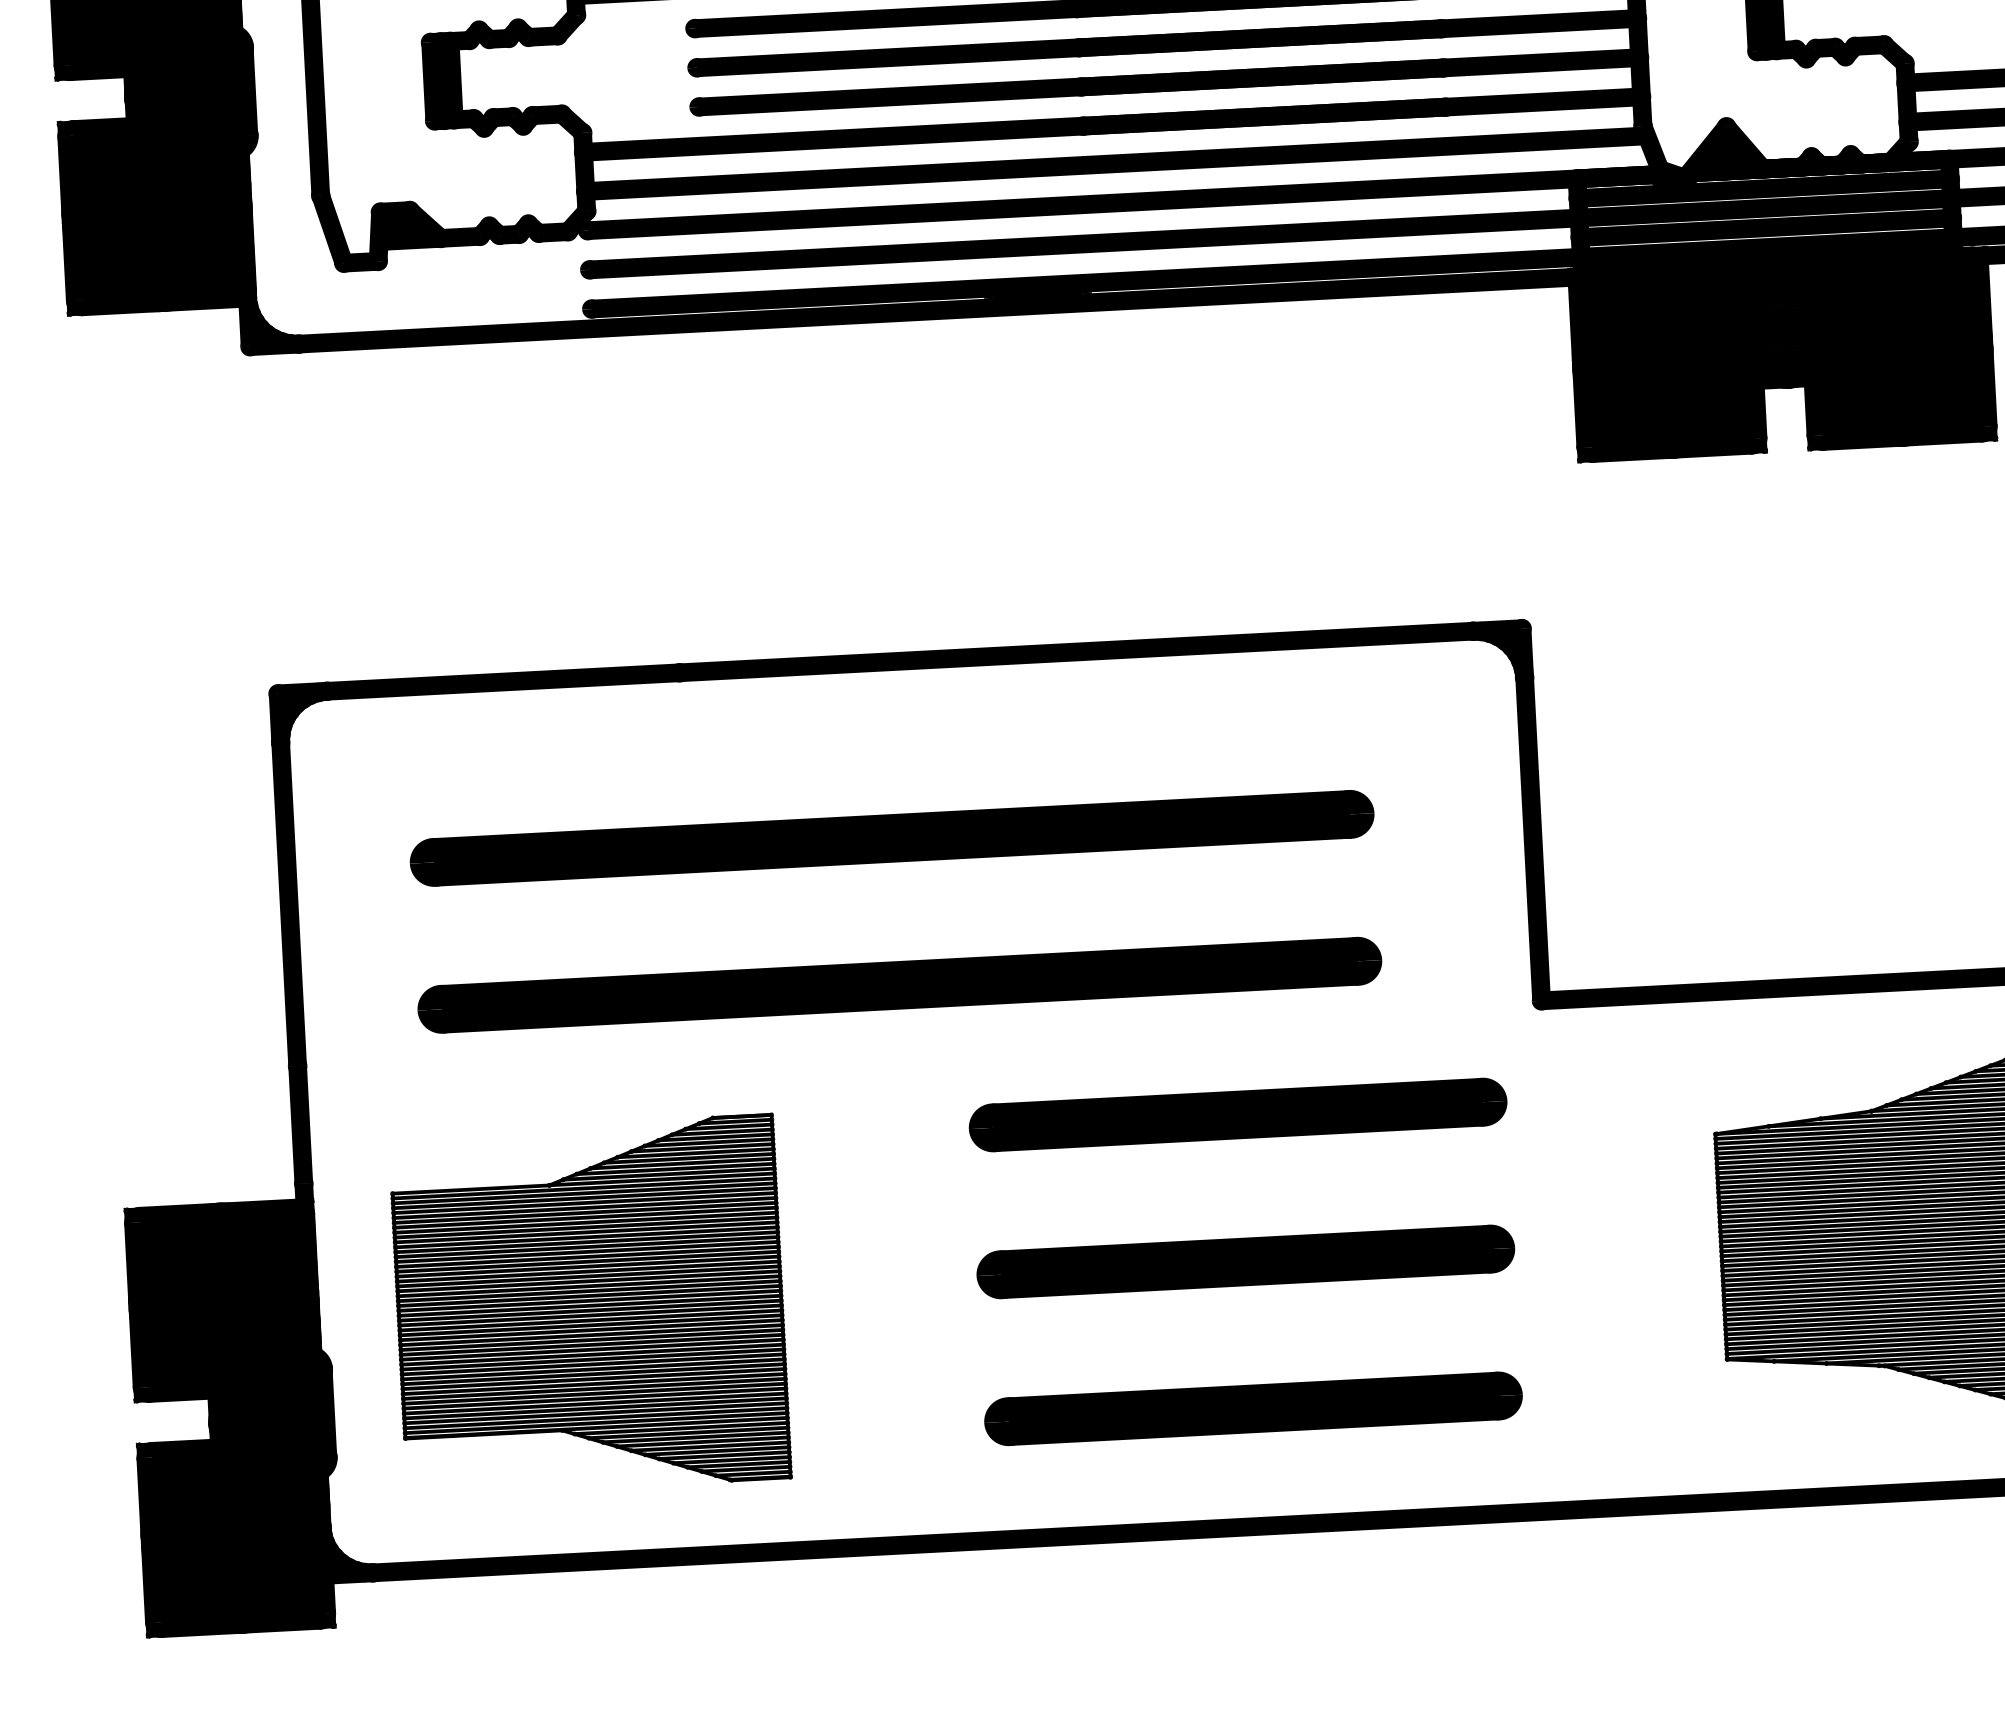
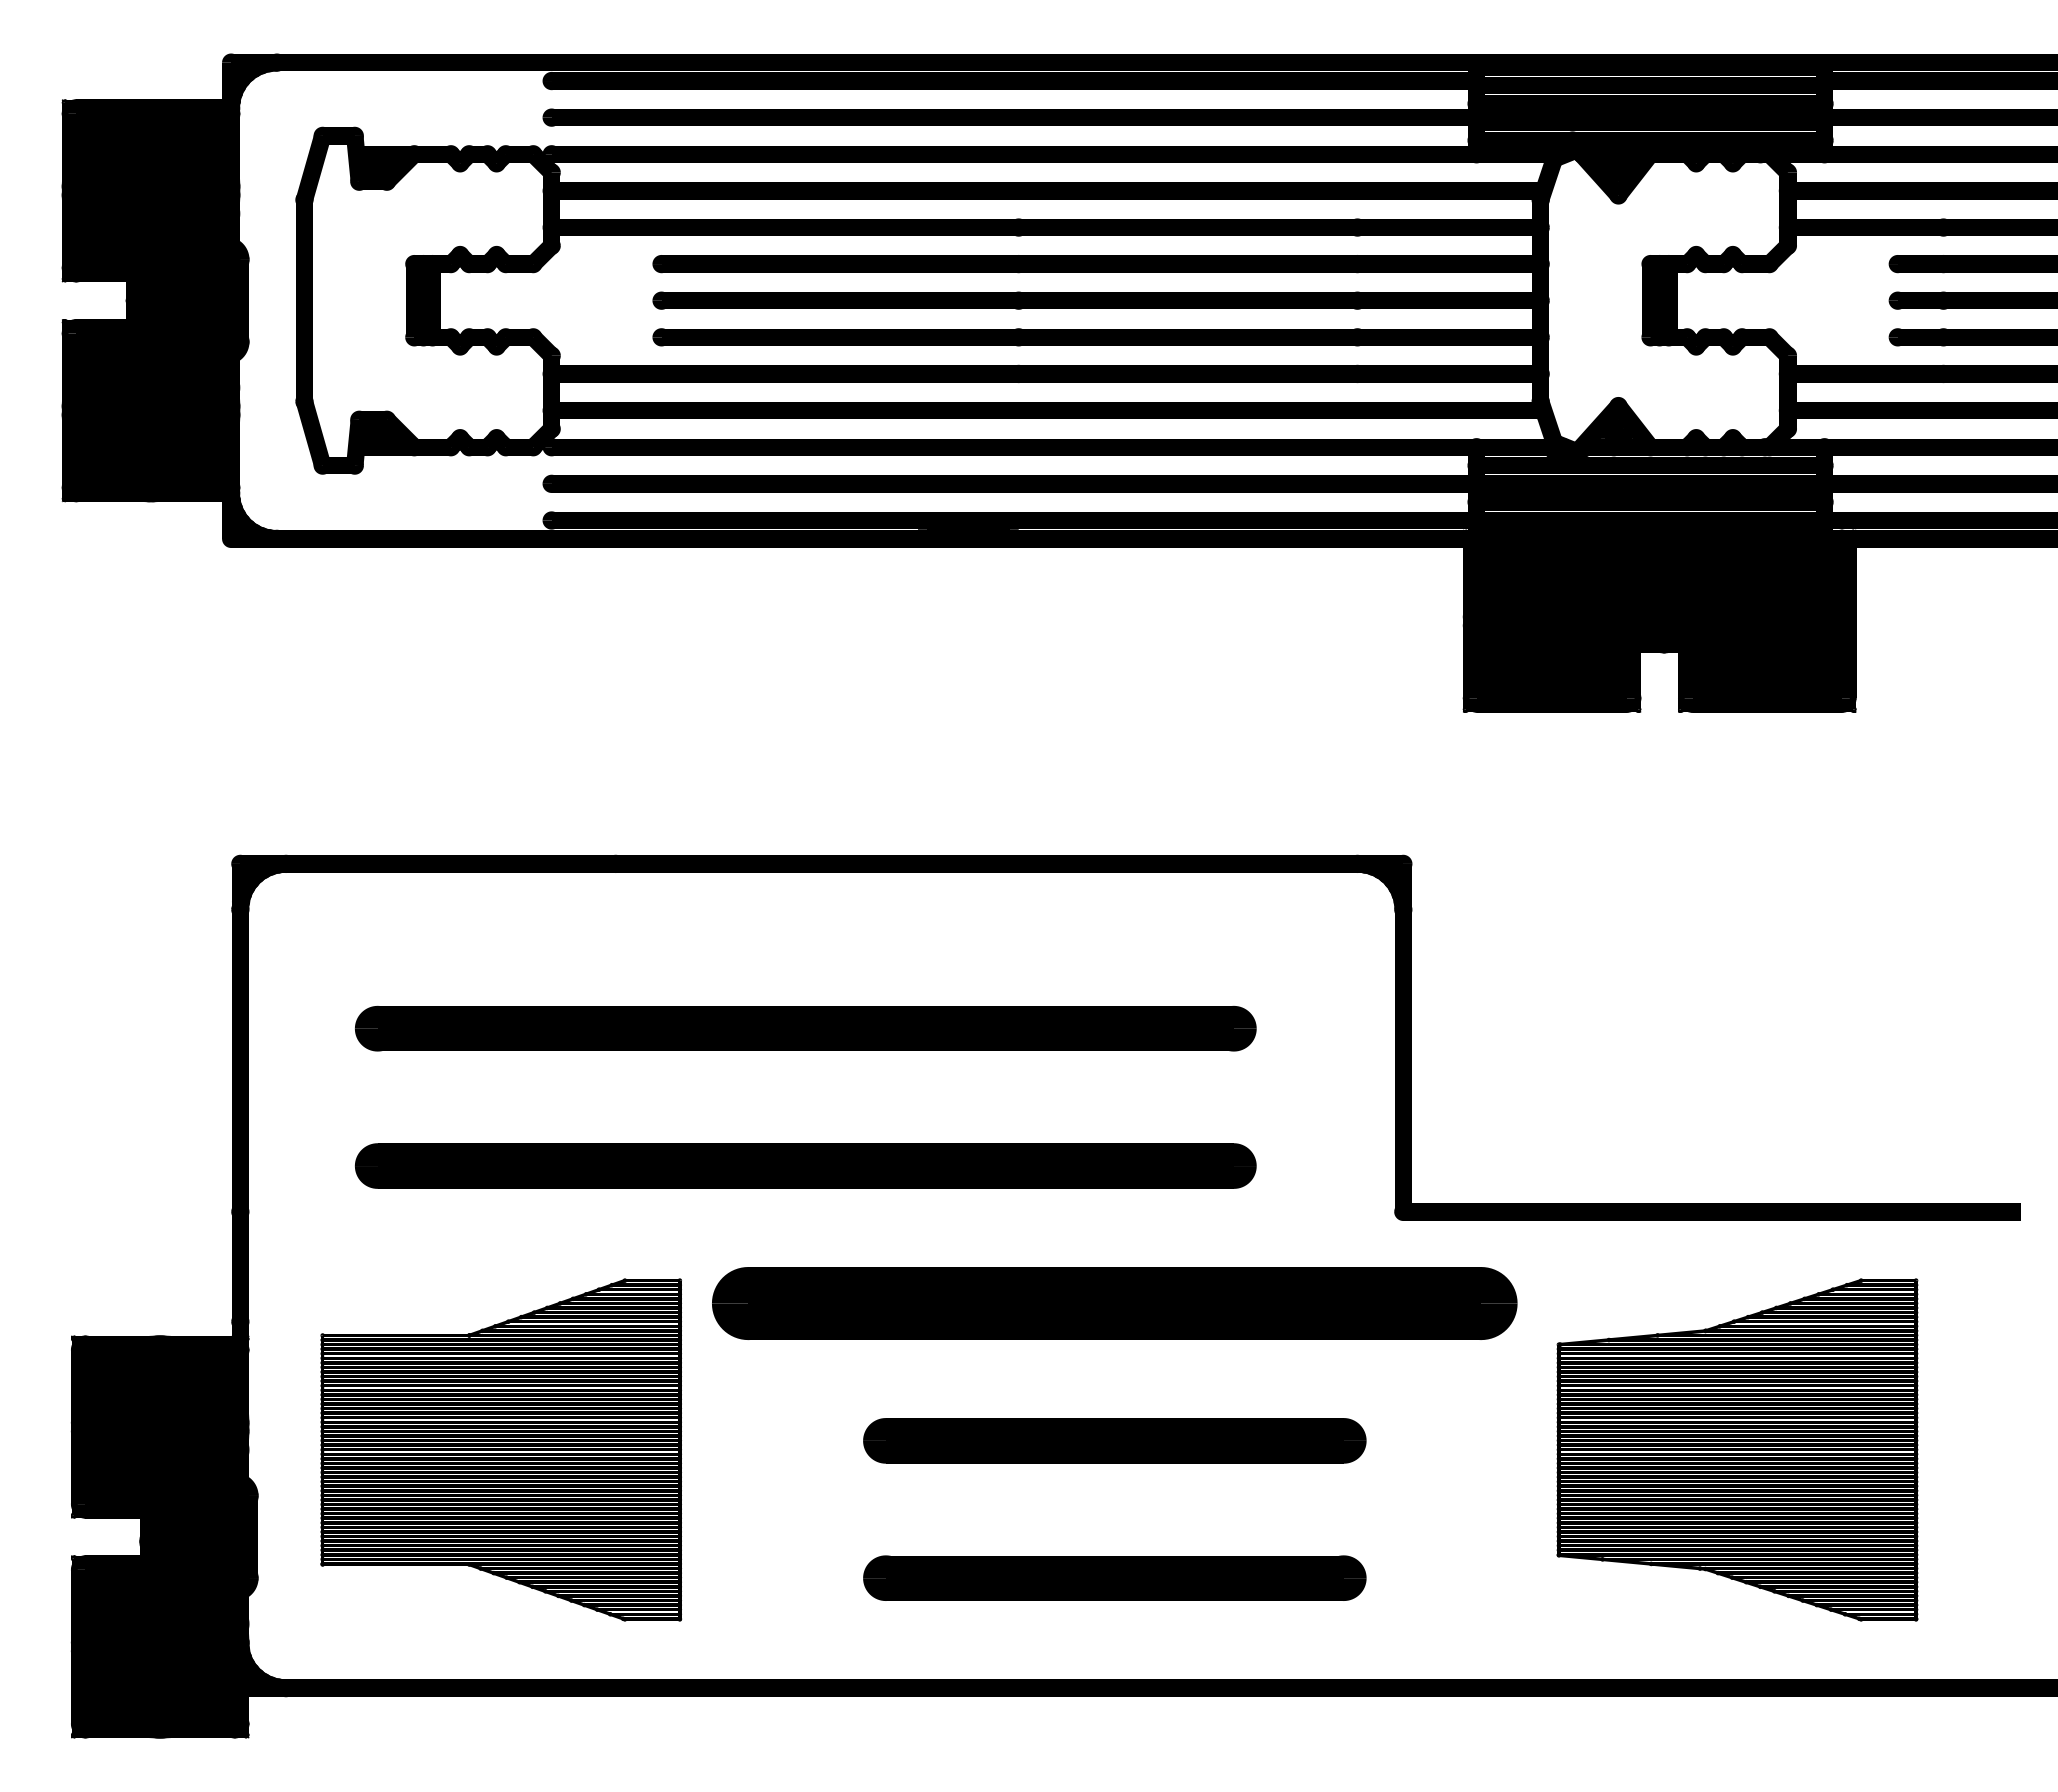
part: (1237, 1115) -> (1114, 1303), size x1.6

